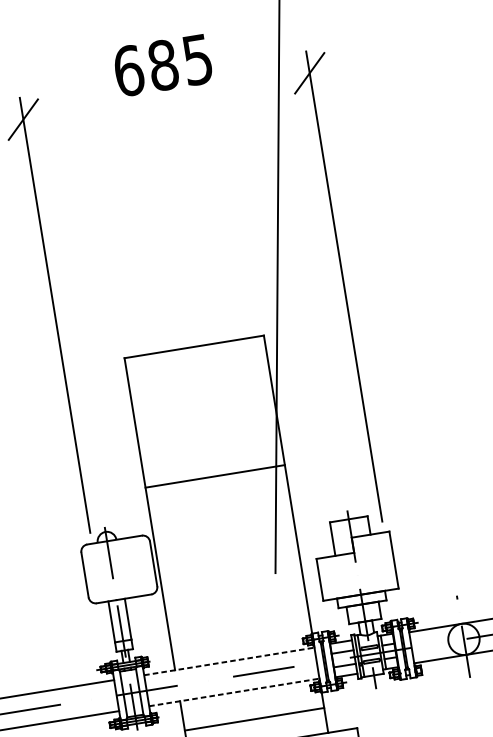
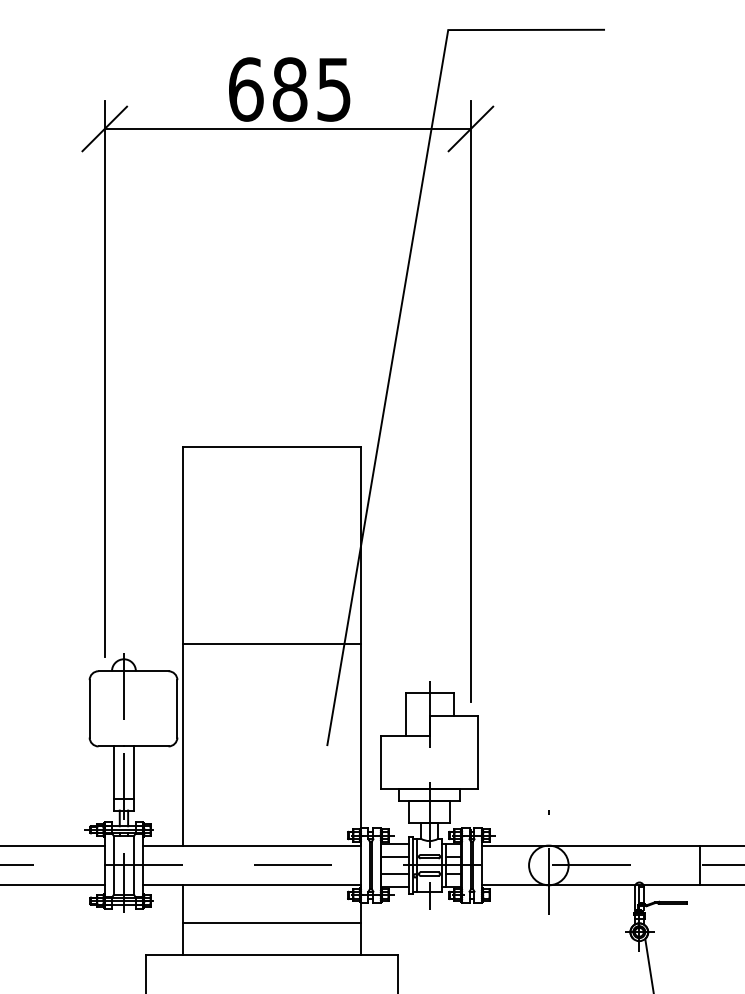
line: (166, 96) -> (287, 128), added
line: (215, 476) -> (271, 644), moved
line: (229, 661) -> (252, 845), dashed -> solid
line: (234, 692) -> (252, 885), dashed -> solid

